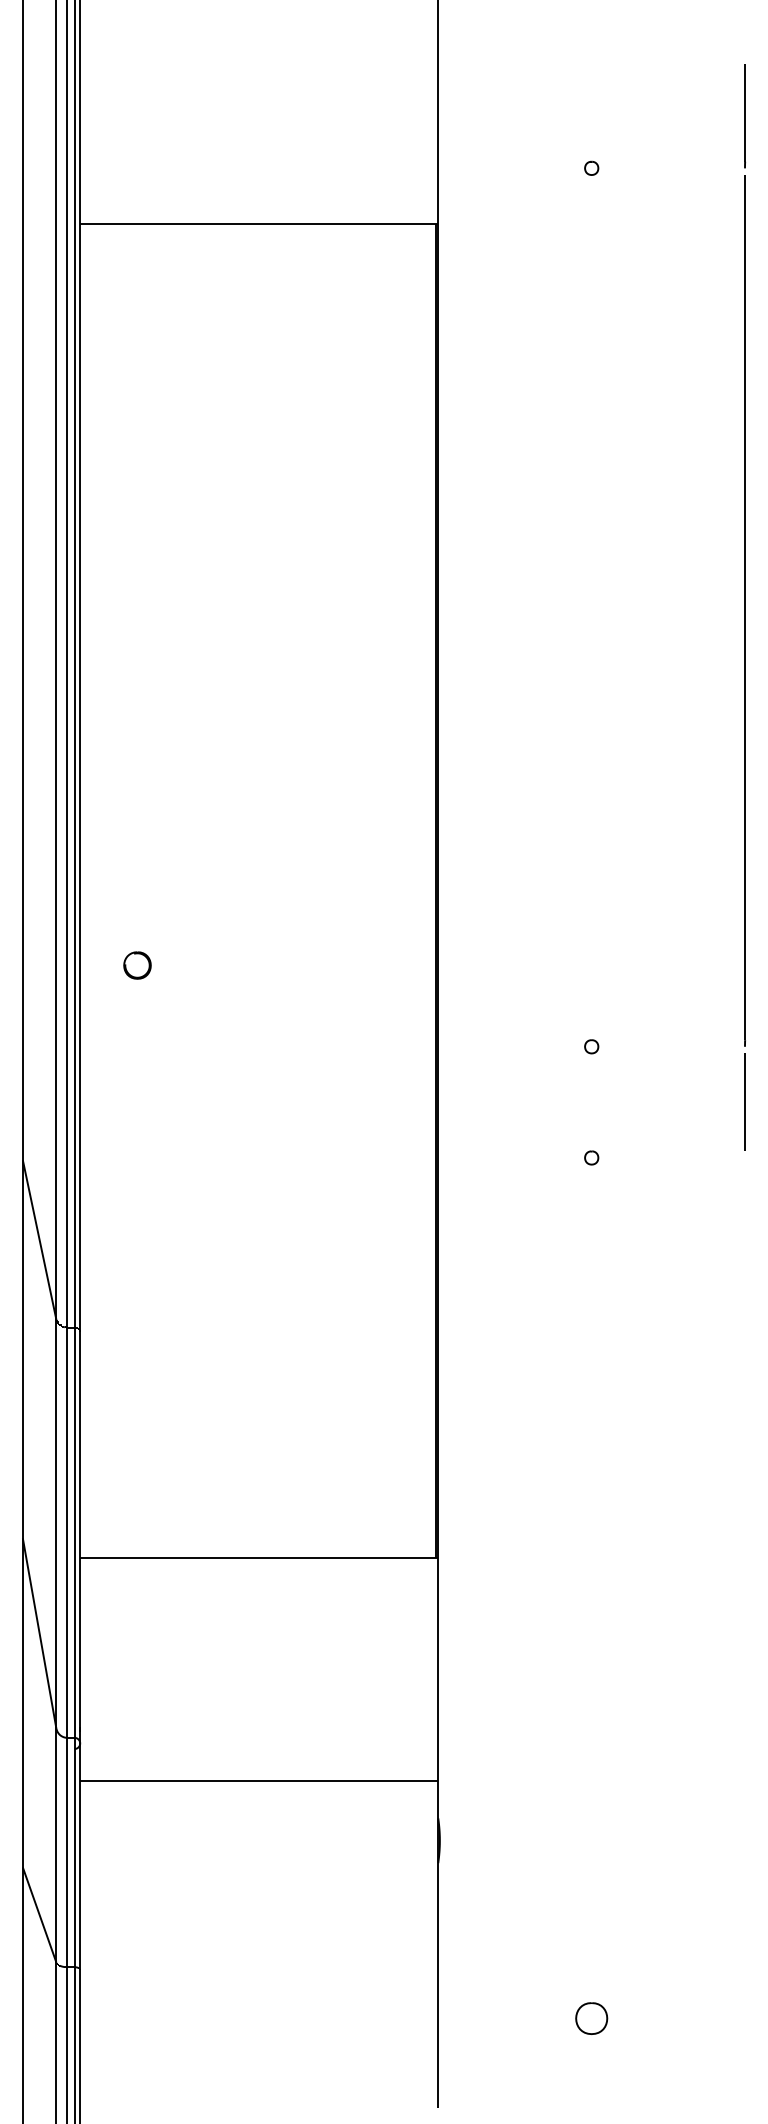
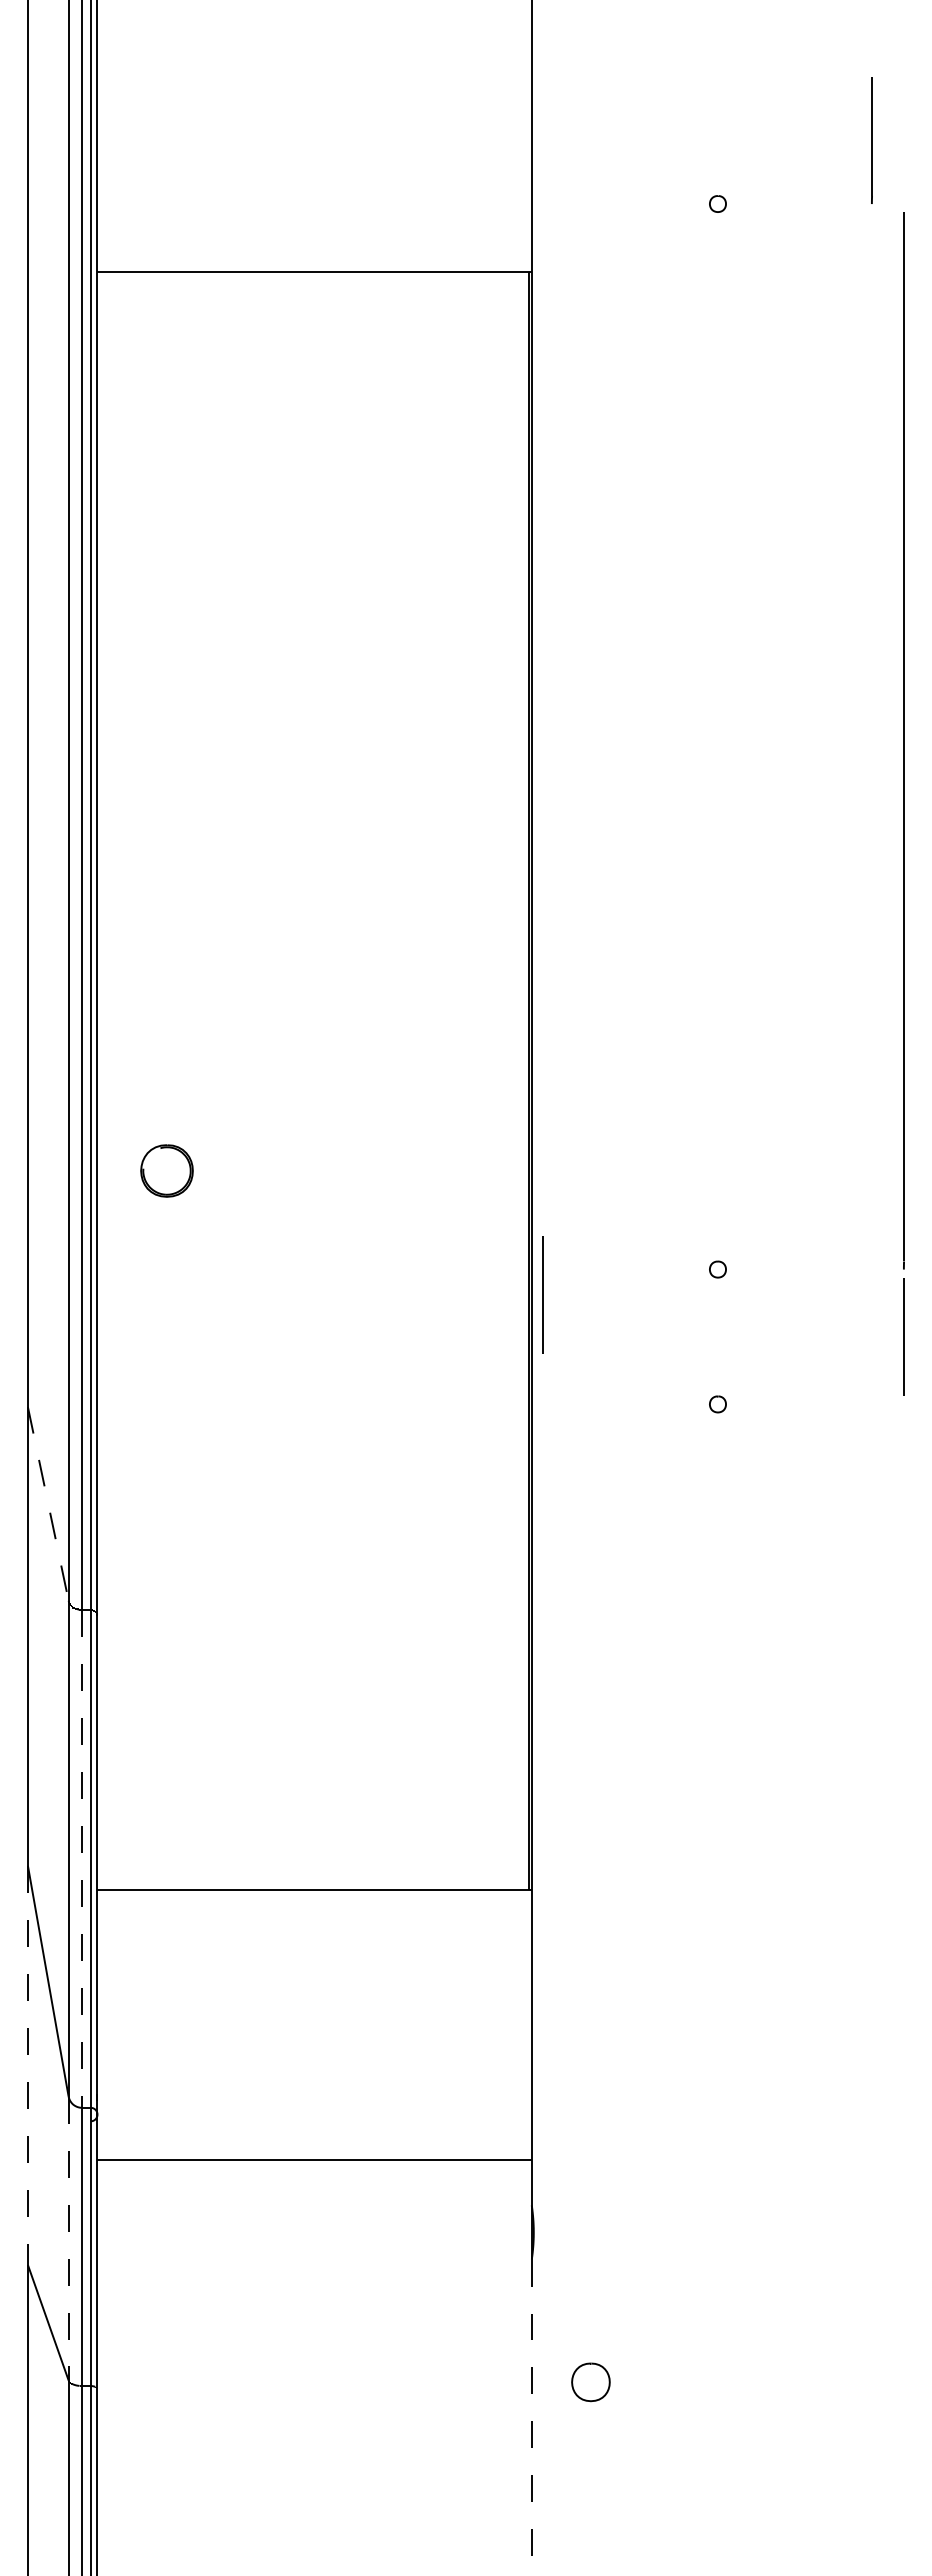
line: (744, 116) -> (871, 140), moved
part: (137, 965) -> (166, 1170), size x1.6
line: (447, 1067) -> (542, 1294), added
line: (39, 1239) -> (48, 1503), solid -> dashed
line: (67, 1533) -> (81, 1859), solid -> dashed
line: (22, 1702) -> (27, 2065), solid -> dashed
line: (56, 1845) -> (68, 2238), solid -> dashed
line: (437, 1984) -> (531, 2407), solid -> dashed
part: (591, 2018) -> (590, 2382), moved

